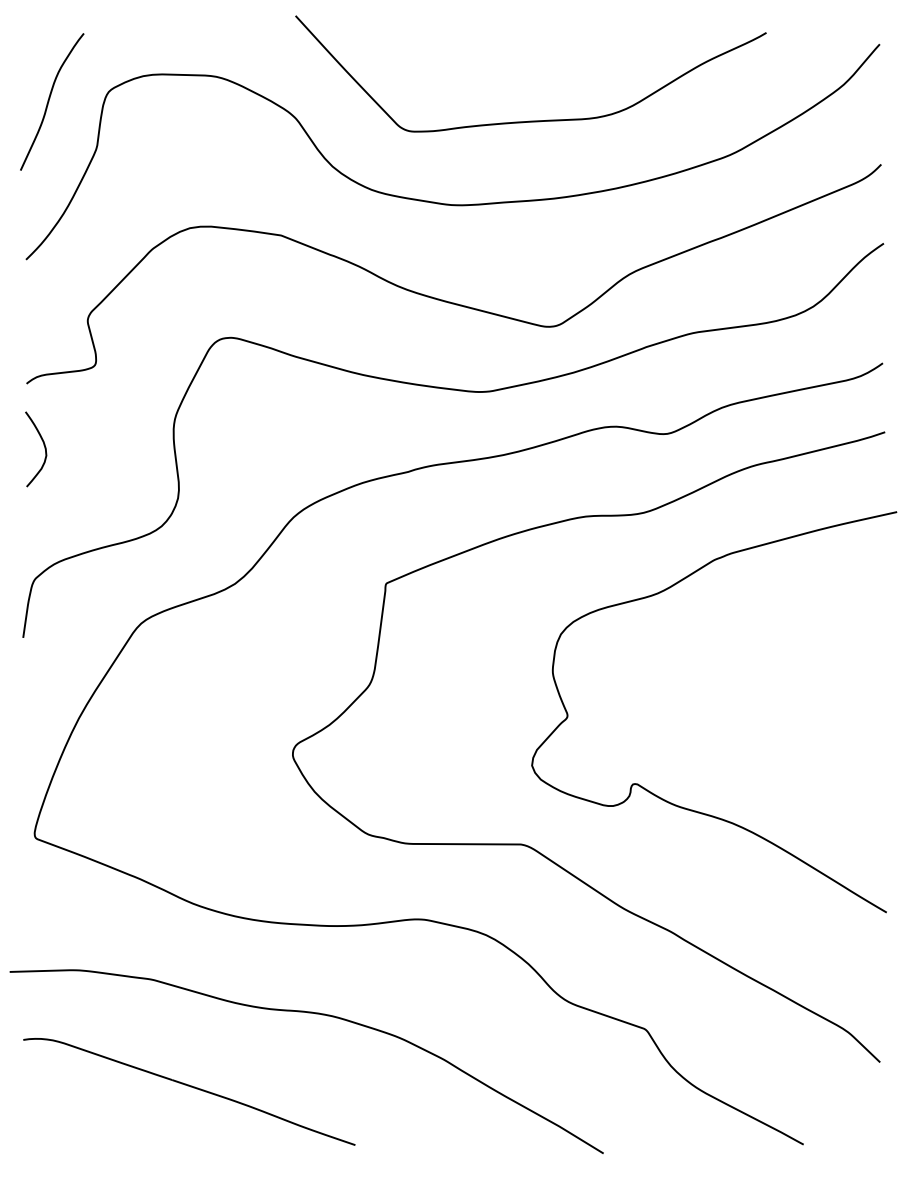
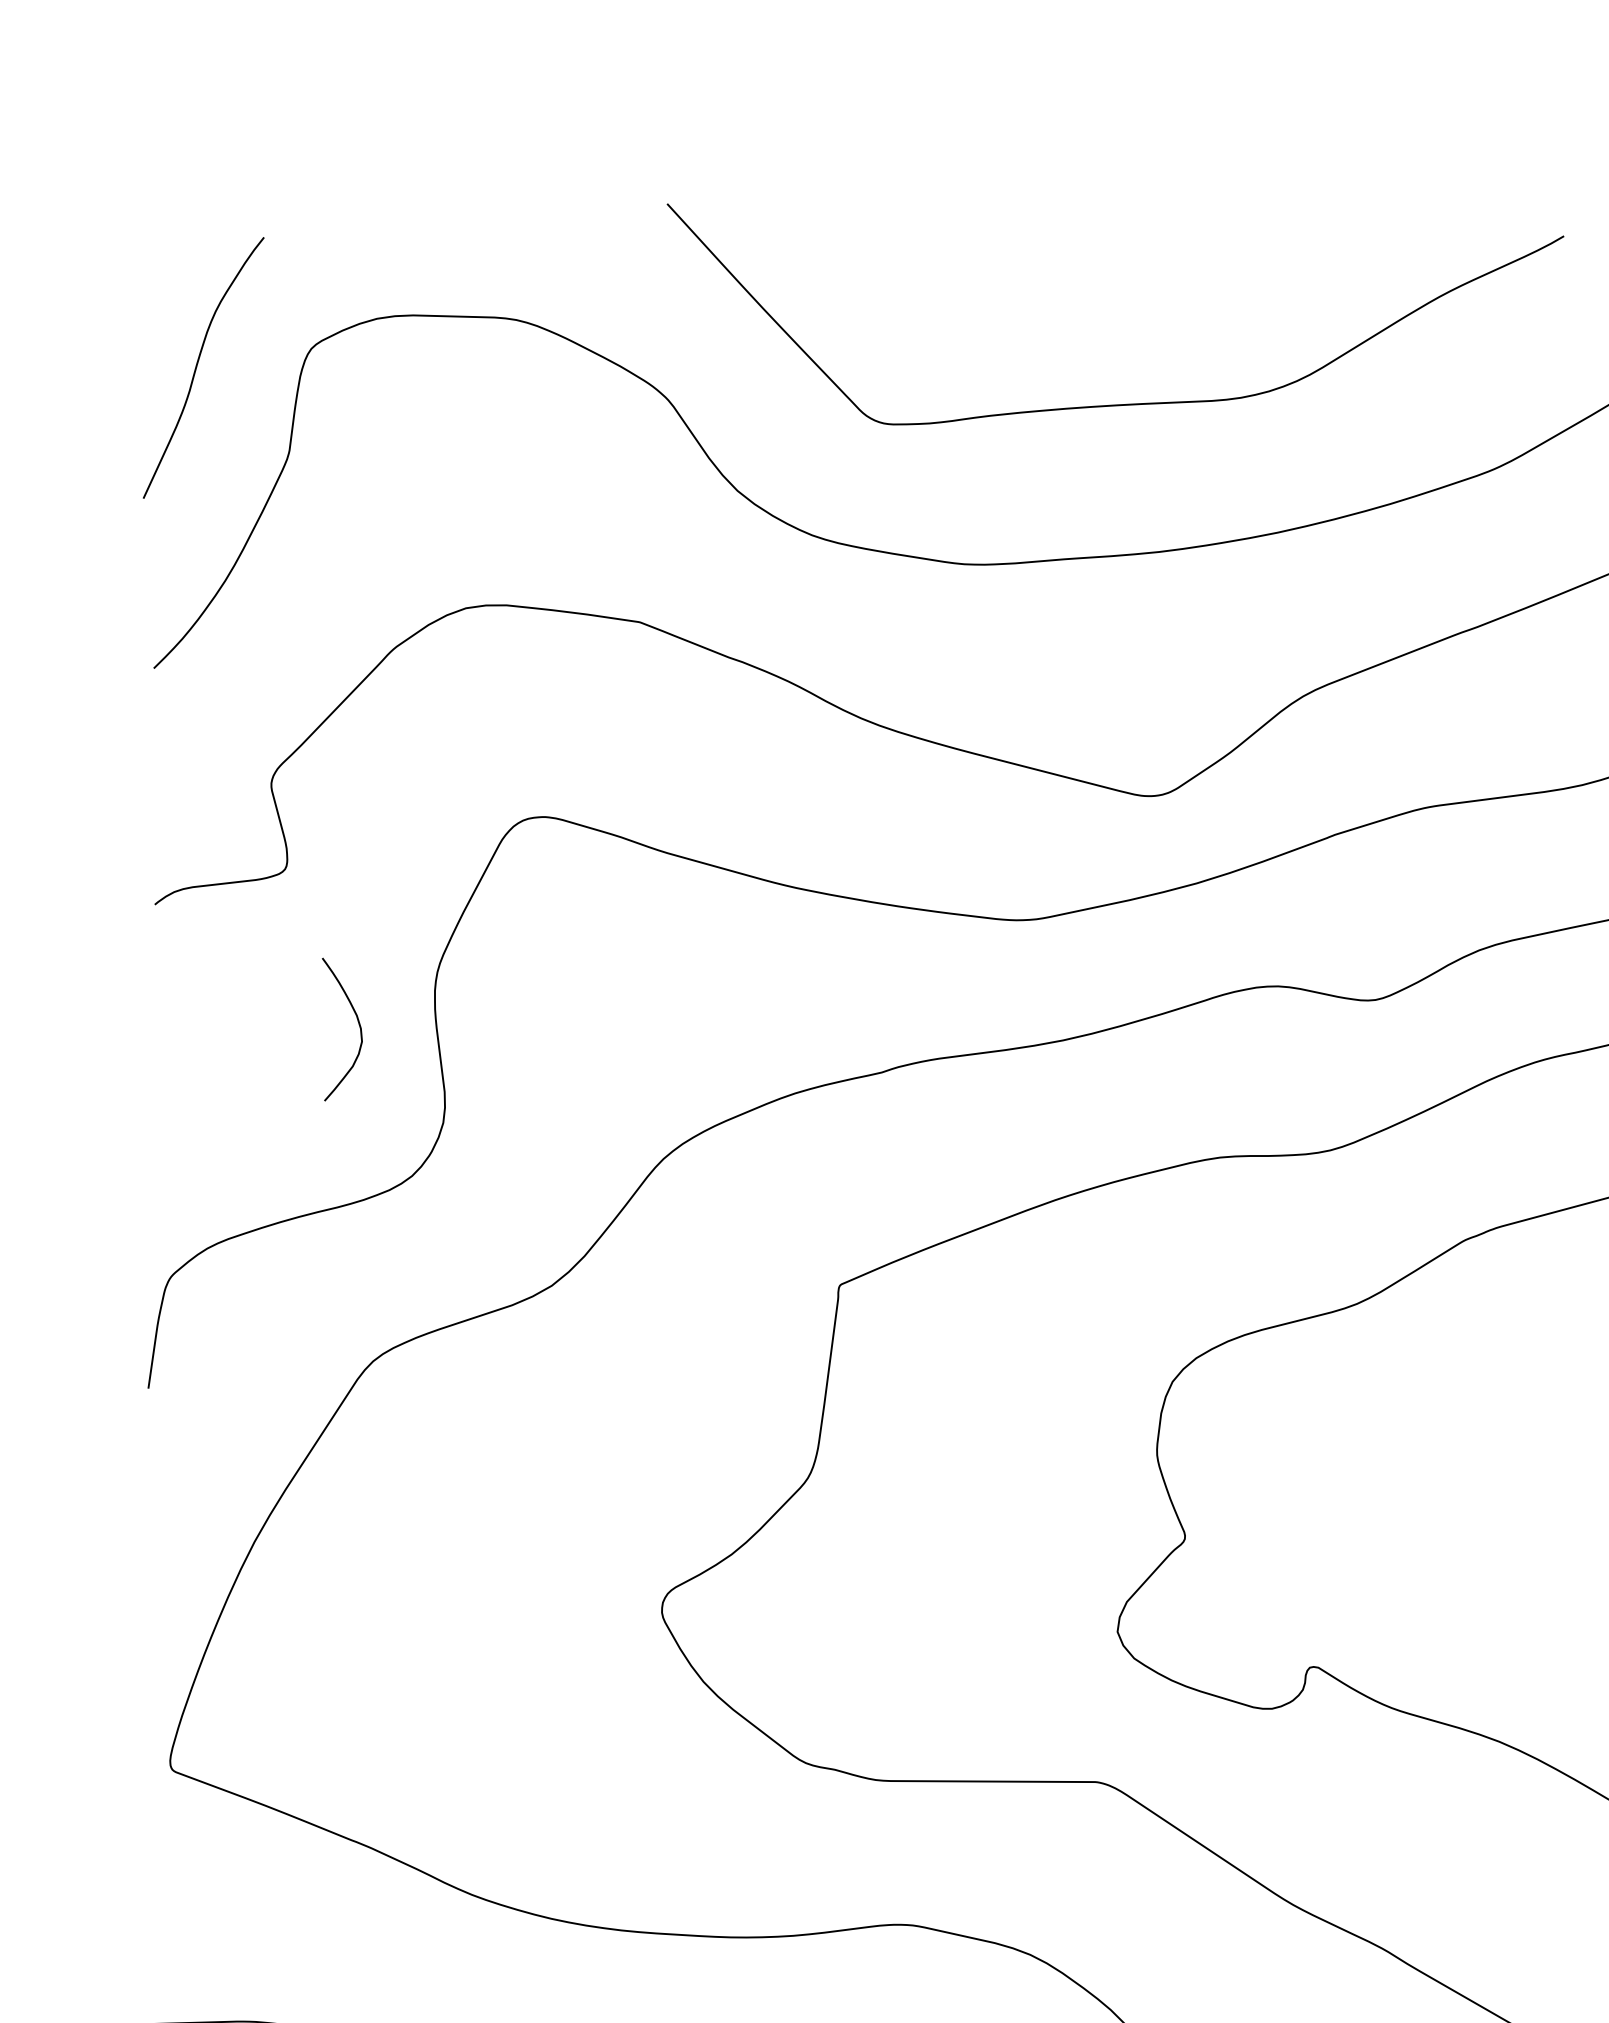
curve: (43, 445) -> (356, 1022), moved

